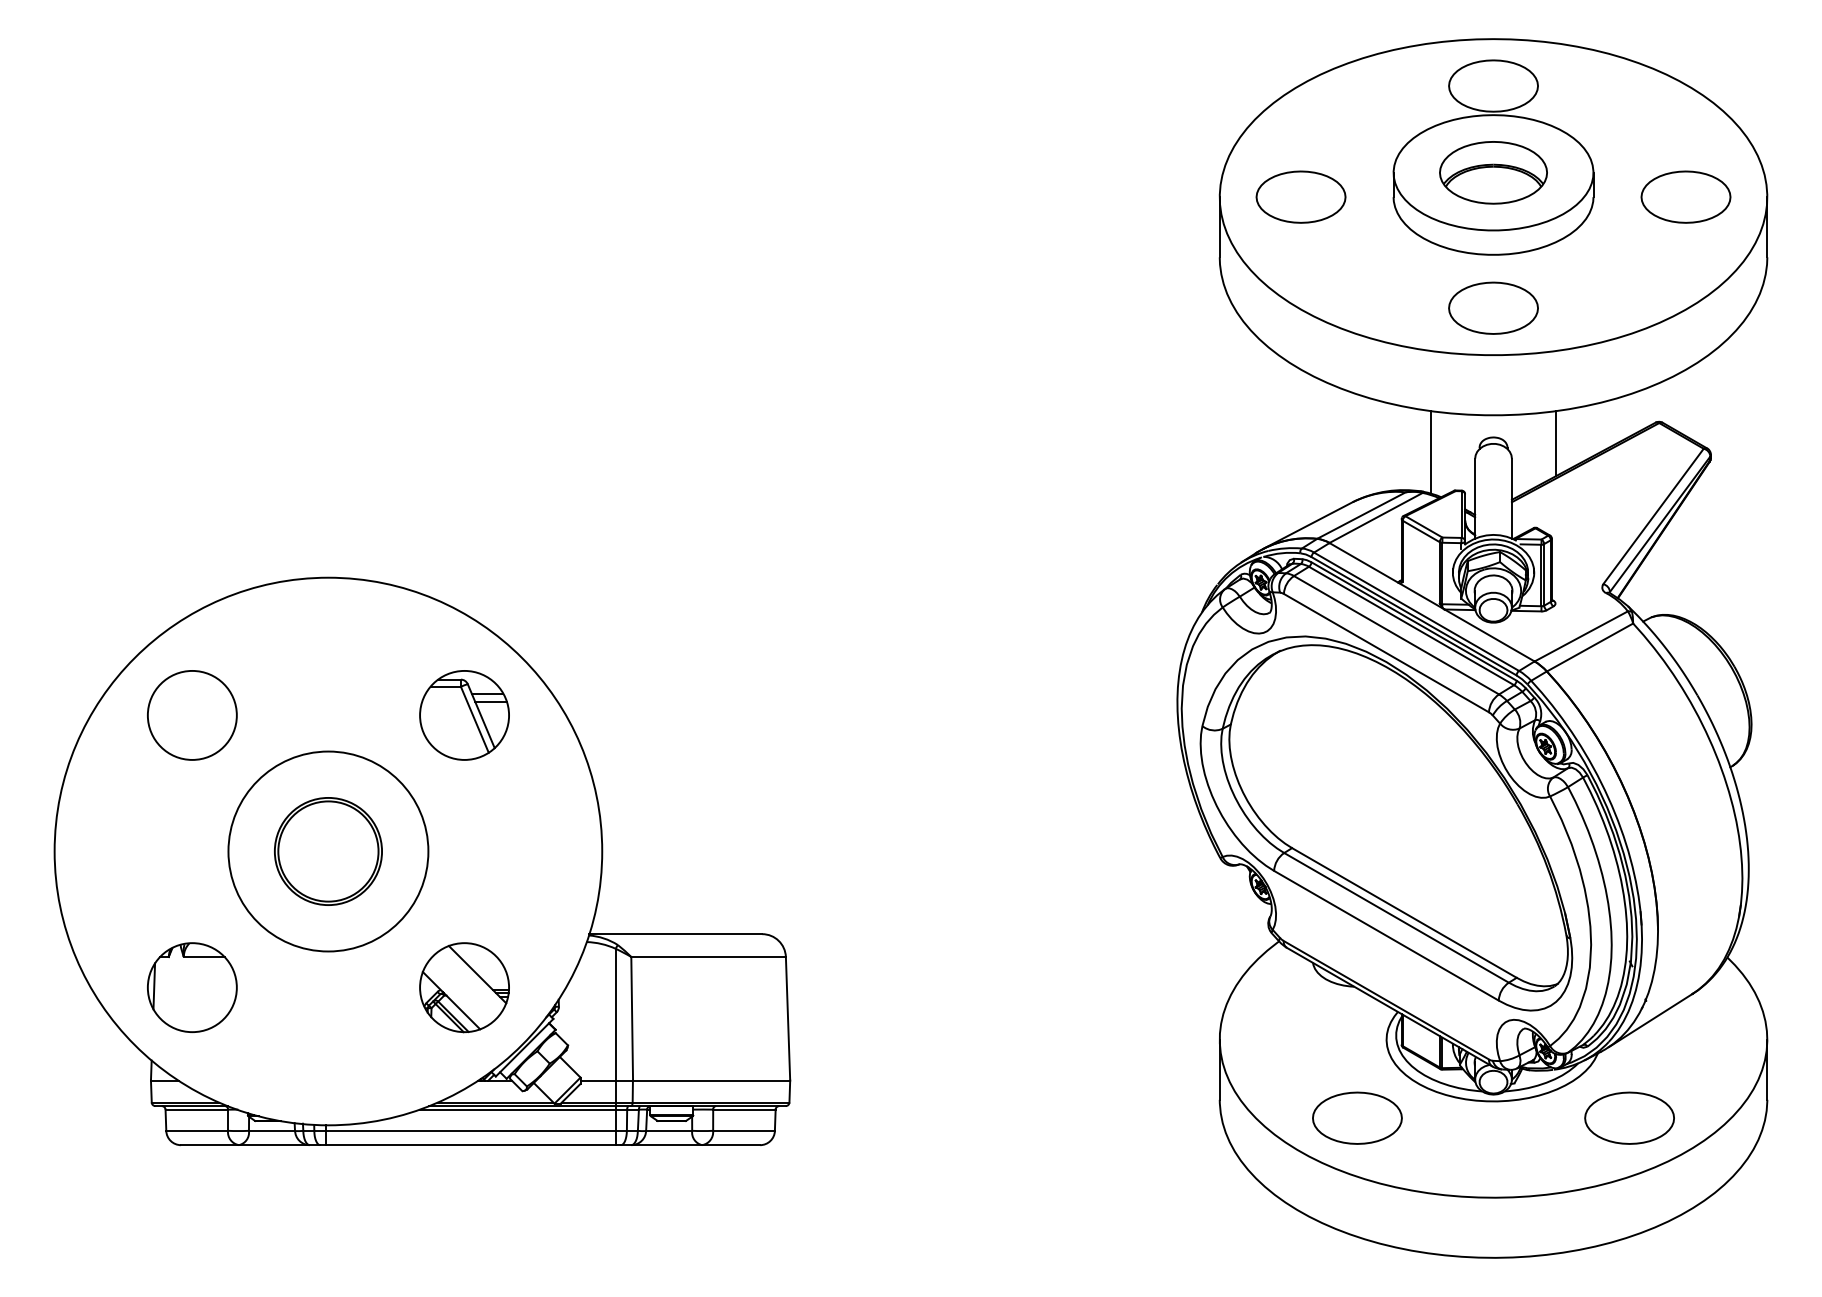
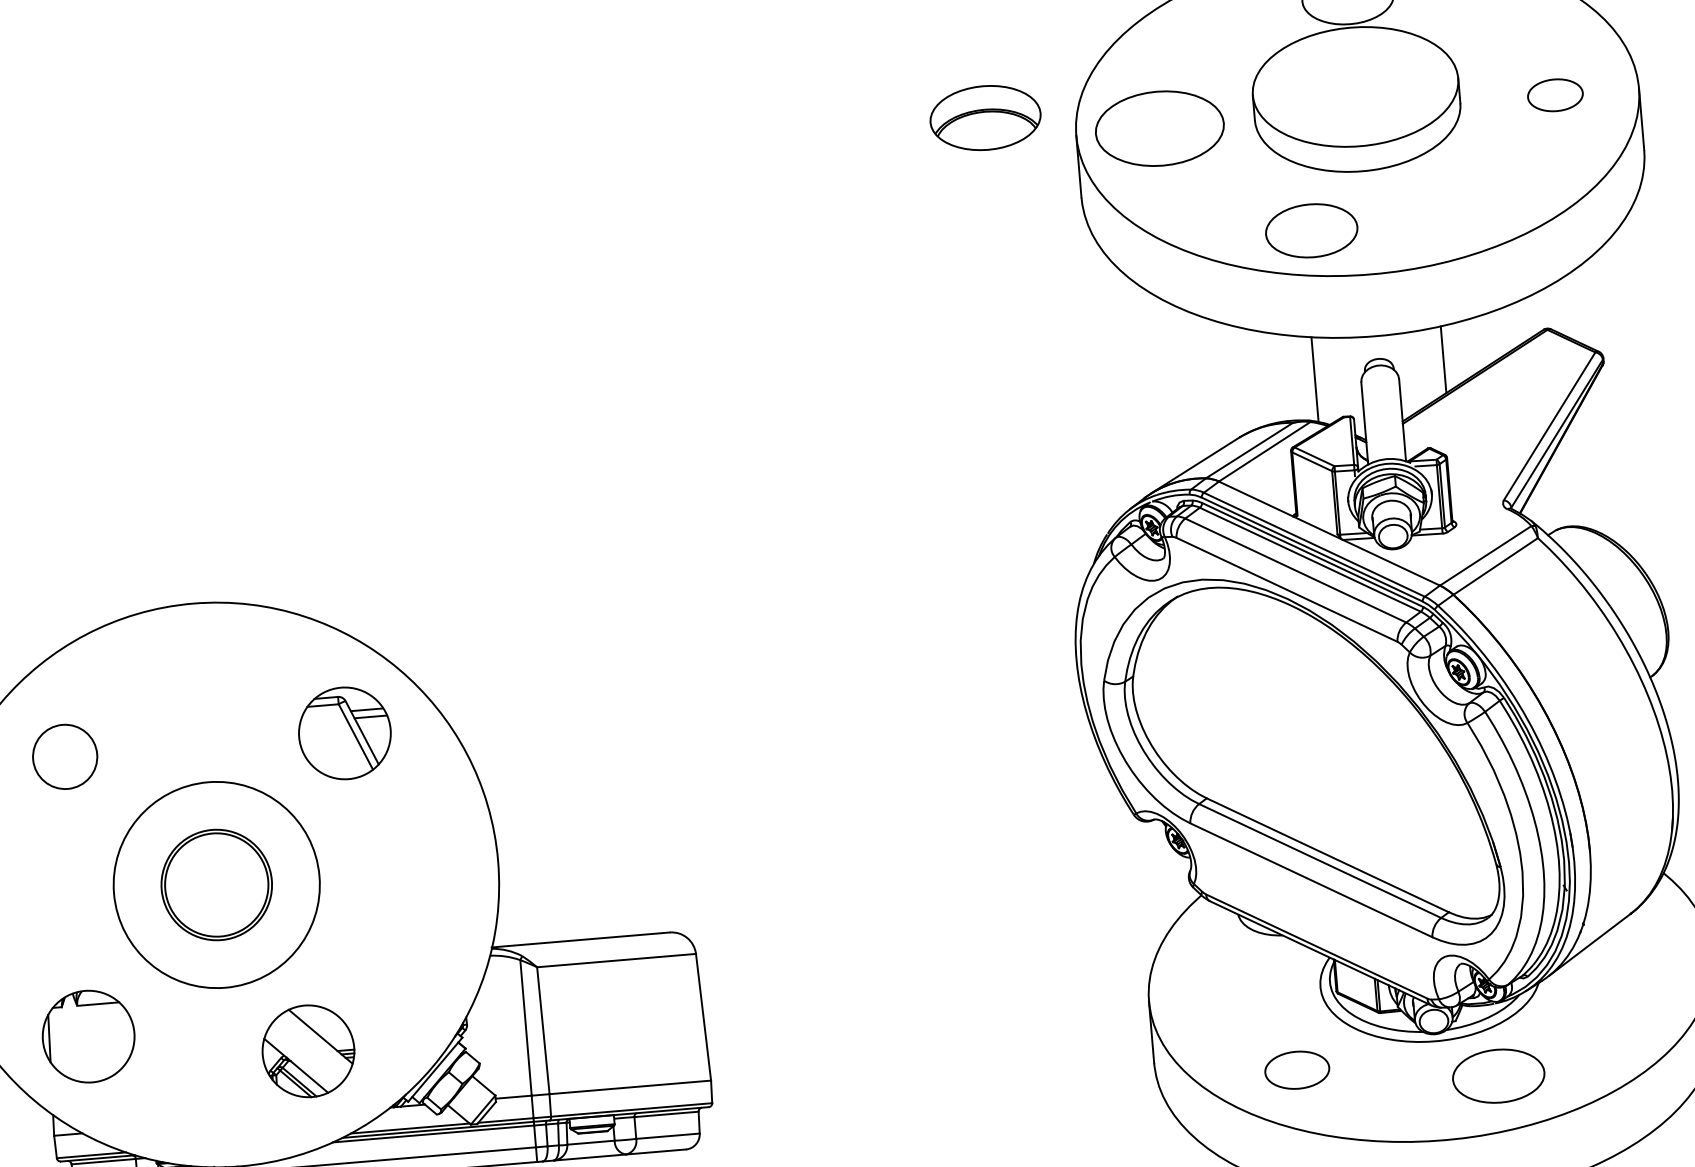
part: (1493, 172) -> (985, 117), moved
part: (1300, 196) -> (1159, 127), size x1.4
part: (1685, 196) -> (1554, 94), size x0.6
part: (1493, 307) -> (1311, 230), moved
circle: (191, 714) -> (64, 756), size x0.7
part: (464, 987) -> (308, 1051), moved
part: (1357, 1117) -> (1297, 1069), size x0.7
part: (1629, 1117) -> (1498, 1075), moved

